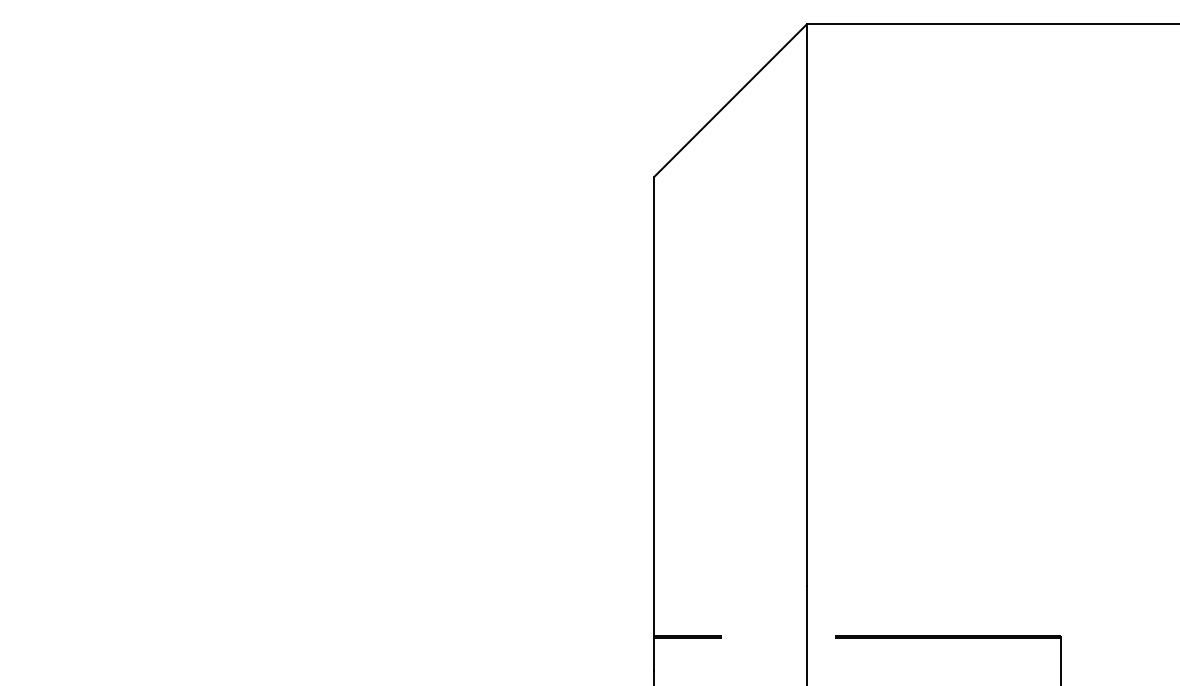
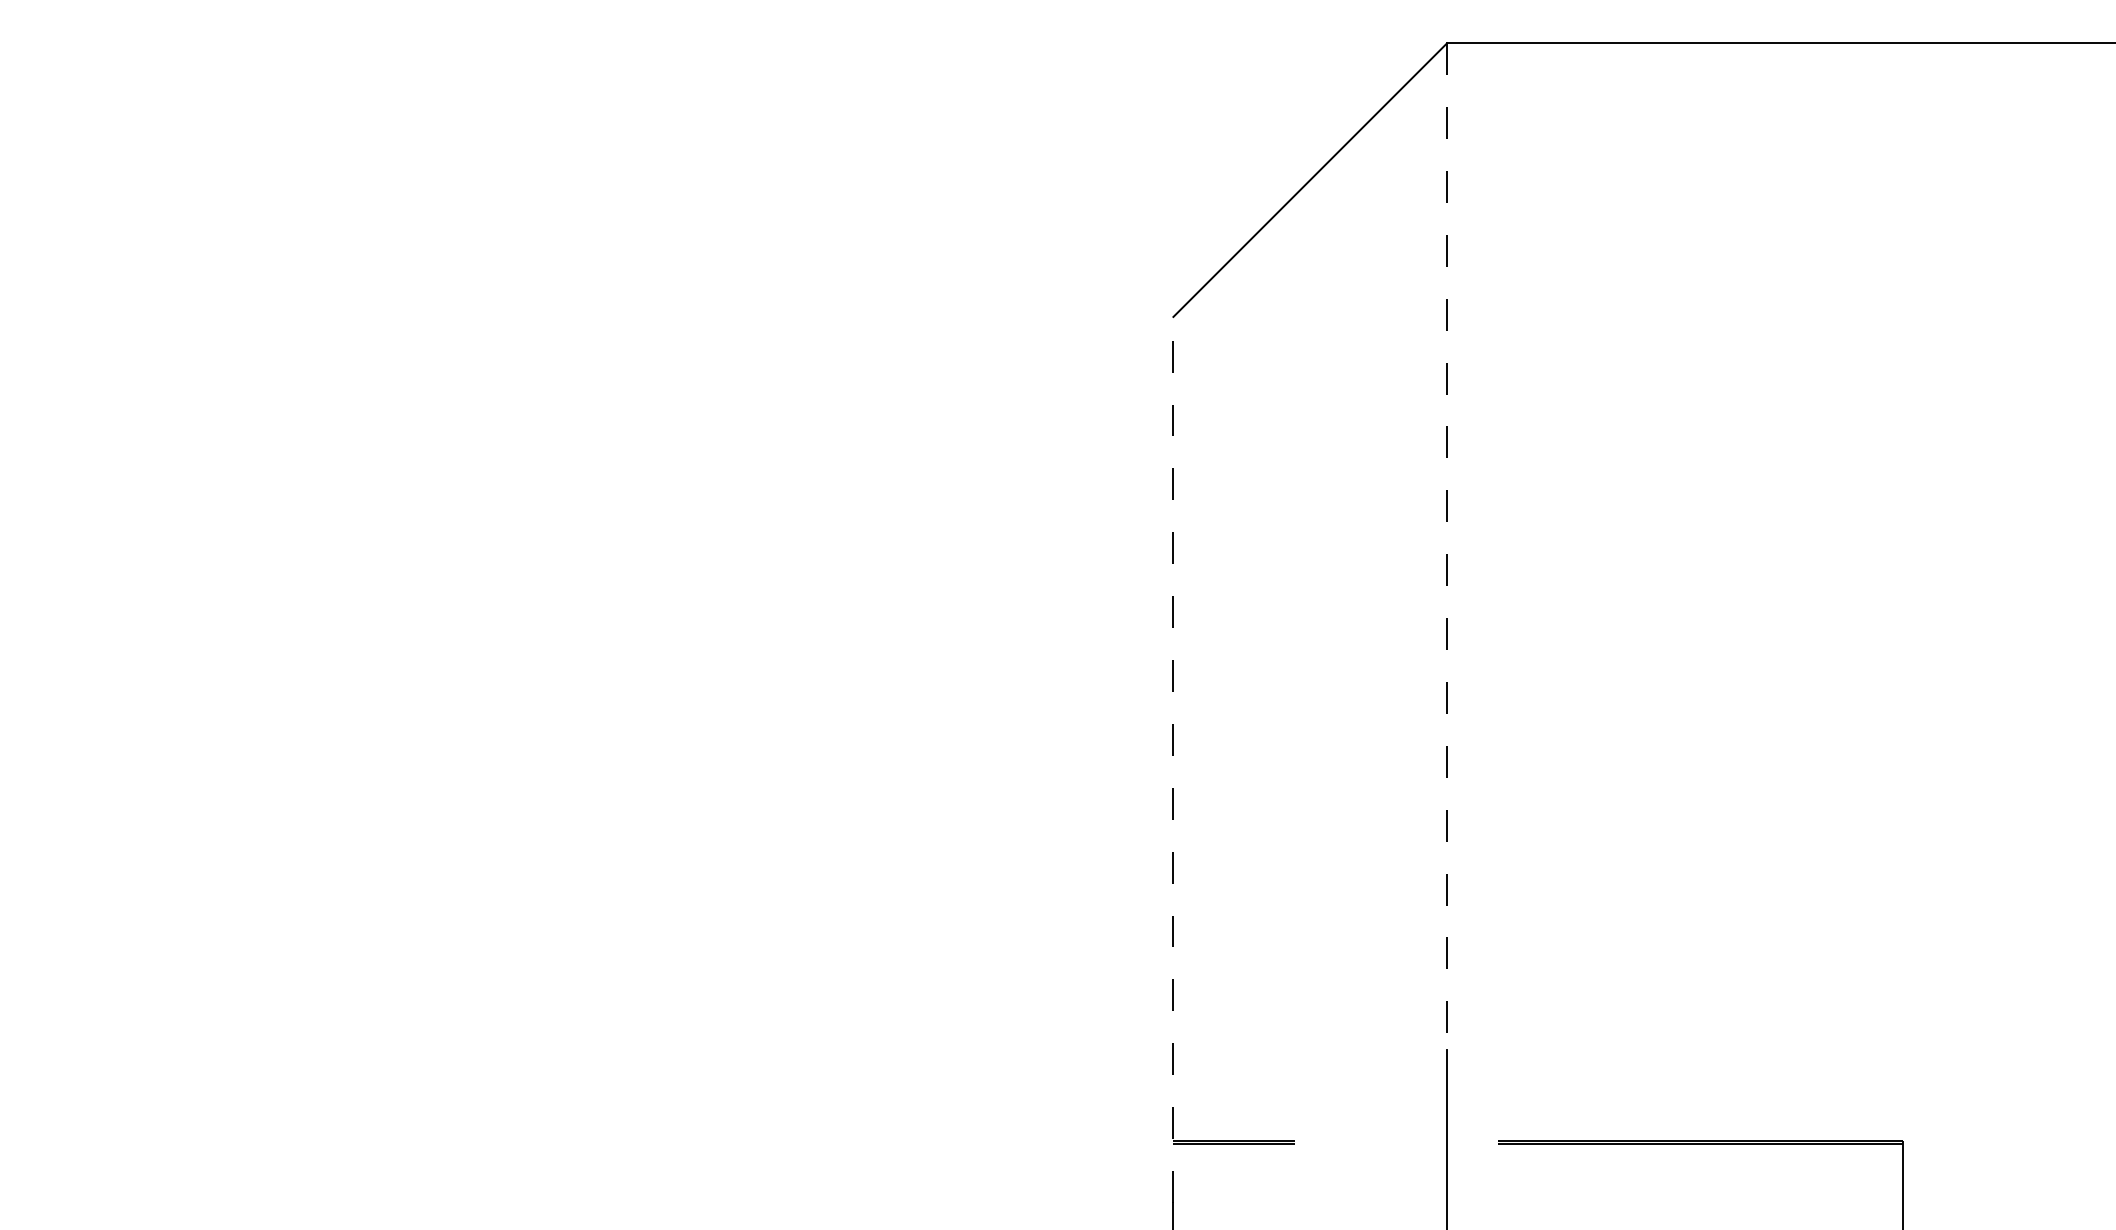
line: (806, 304) -> (1446, 545), solid -> dashed
line: (654, 423) -> (1173, 759), solid -> dashed

